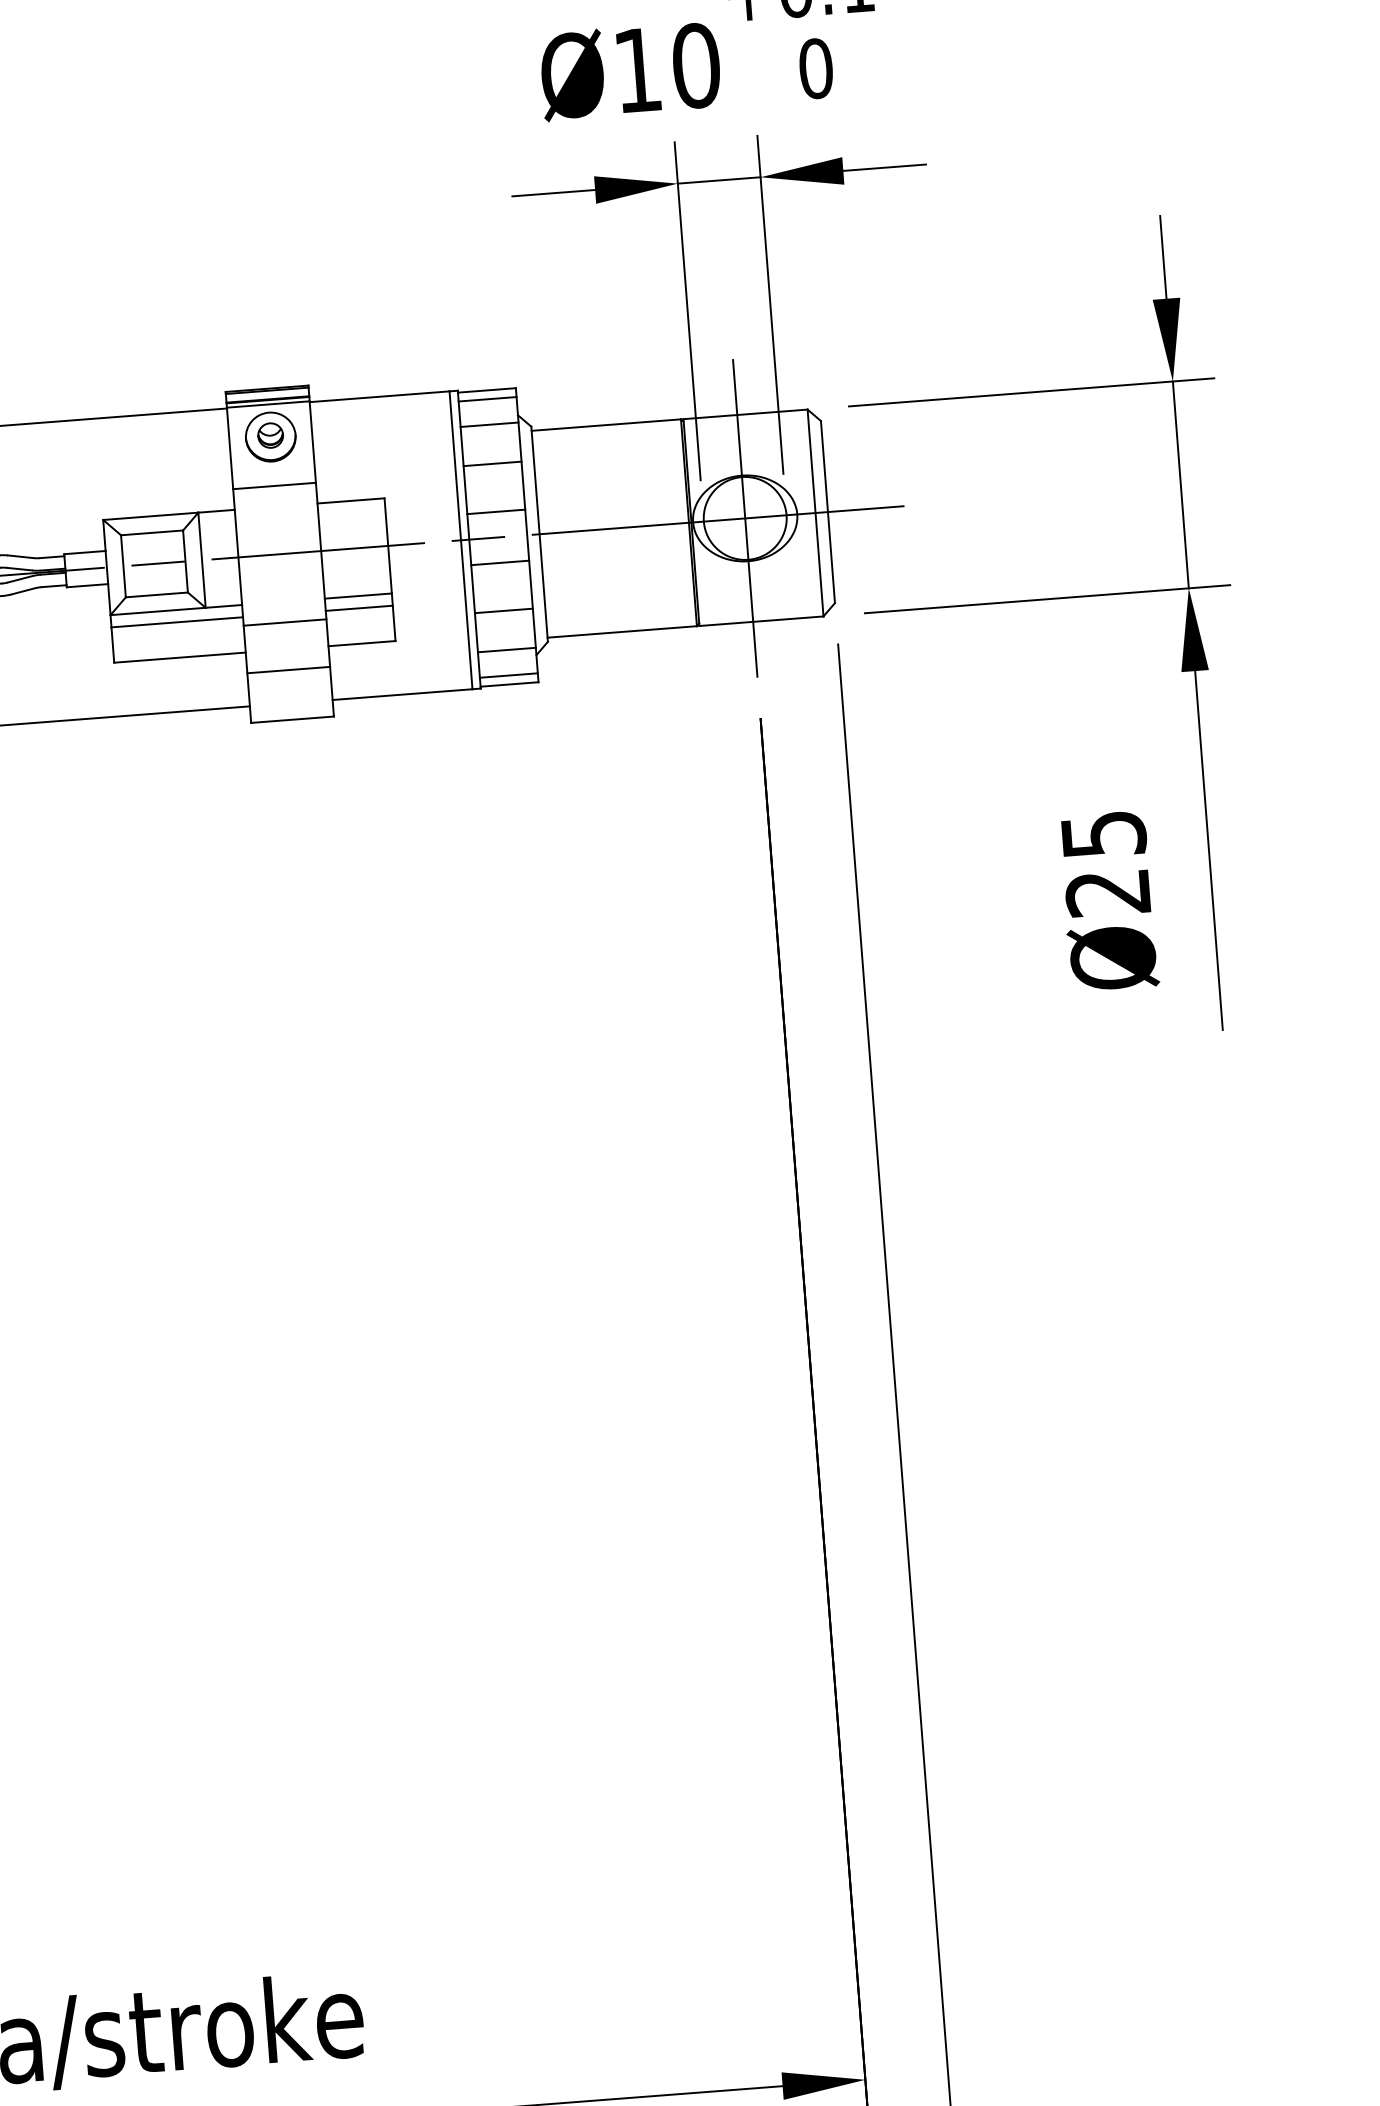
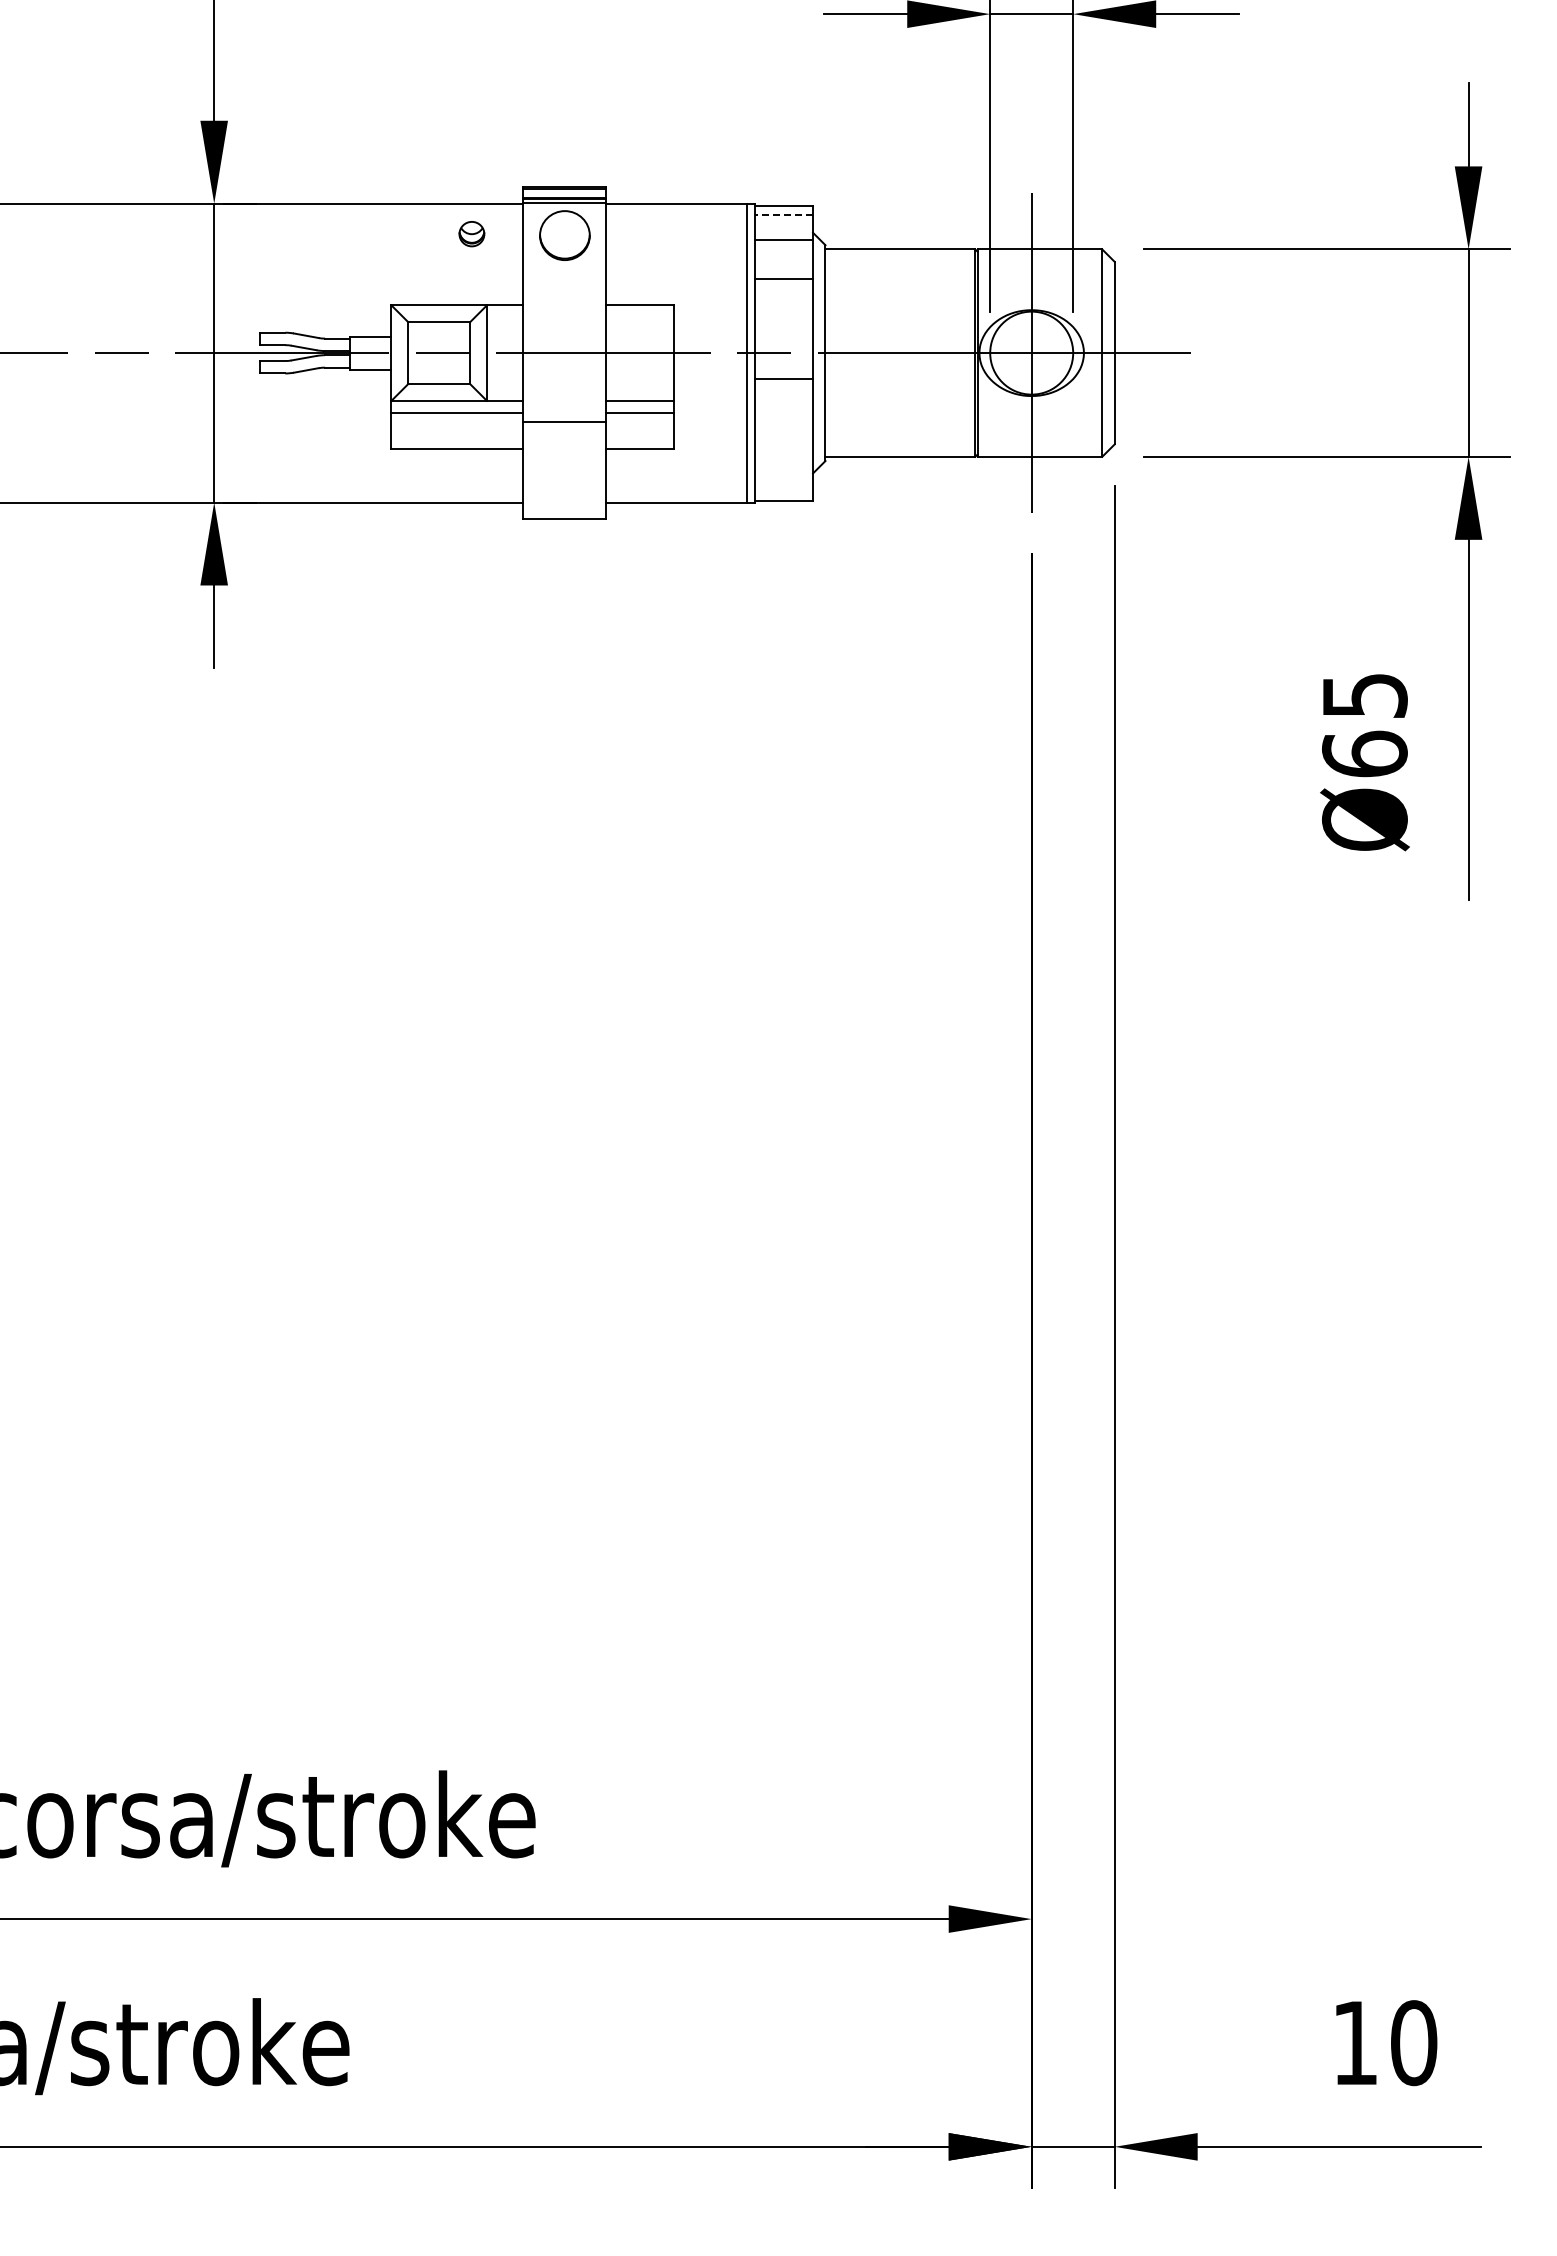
line: (487, 399) -> (783, 214), solid -> dashed
part: (270, 436) -> (471, 234), moved
line: (274, 485) -> (564, 284), removed
line: (495, 511) -> (783, 327), removed
line: (503, 610) -> (783, 426), removed
line: (506, 650) -> (783, 466), removed
line: (288, 670) -> (564, 469), removed
line: (508, 675) -> (783, 491), removed
text: (1107, 892) -> (1364, 753), Ø25 -> Ø65

